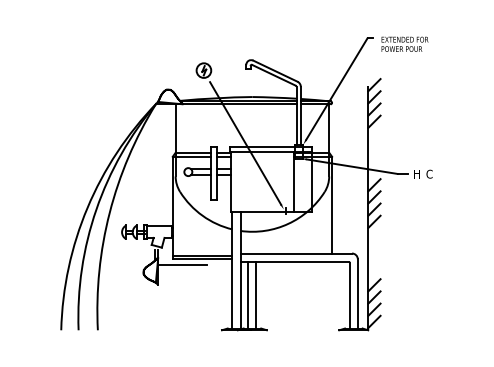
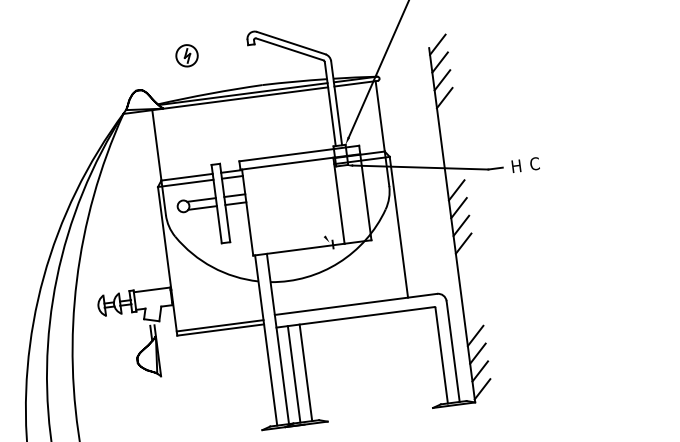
line: (245, 143) -> (261, 153), removed
line: (182, 265) -> (192, 343), removed

